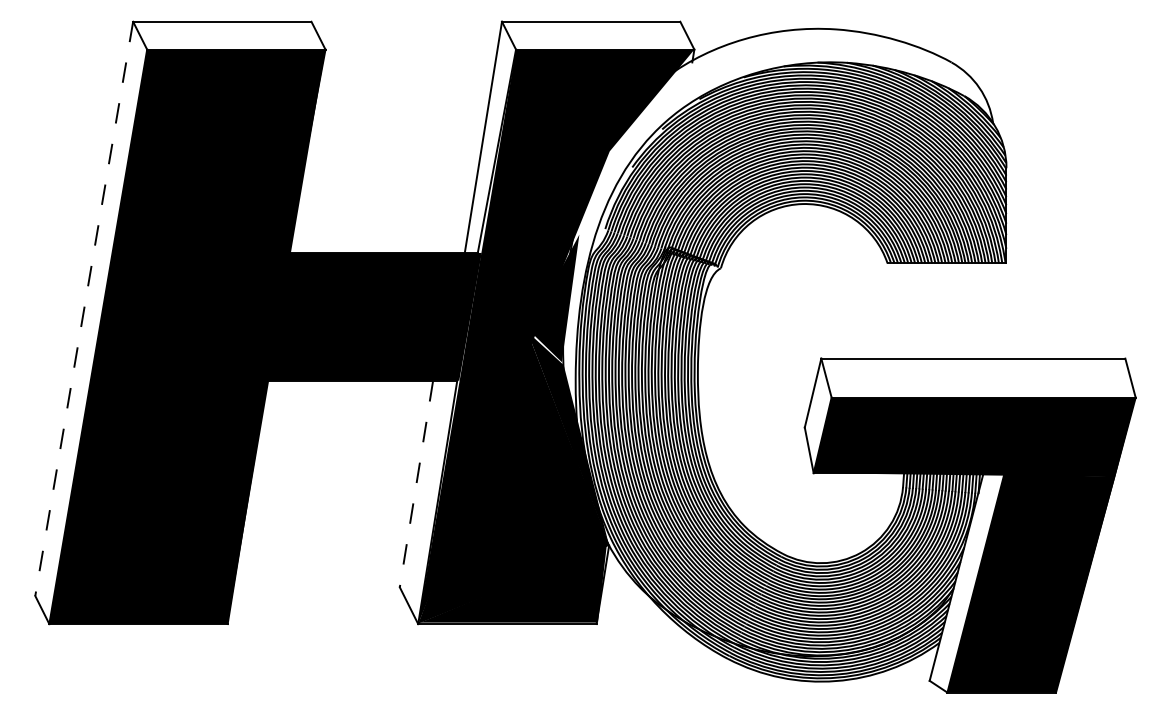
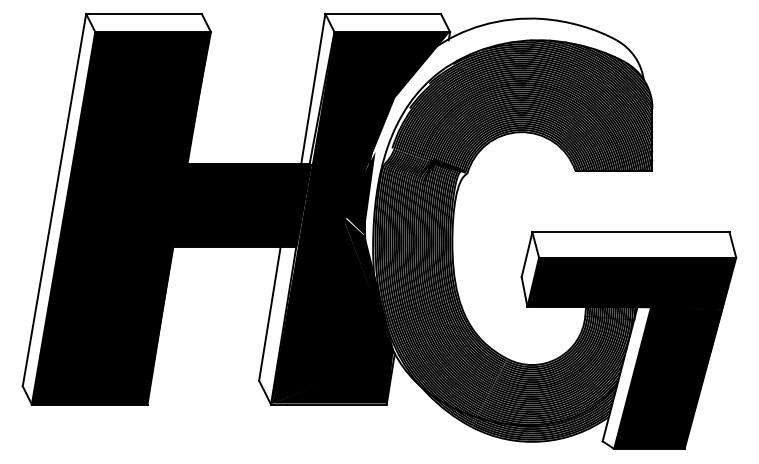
line: (84, 309) -> (54, 200), dashed -> solid
line: (415, 483) -> (269, 313), dashed -> solid

